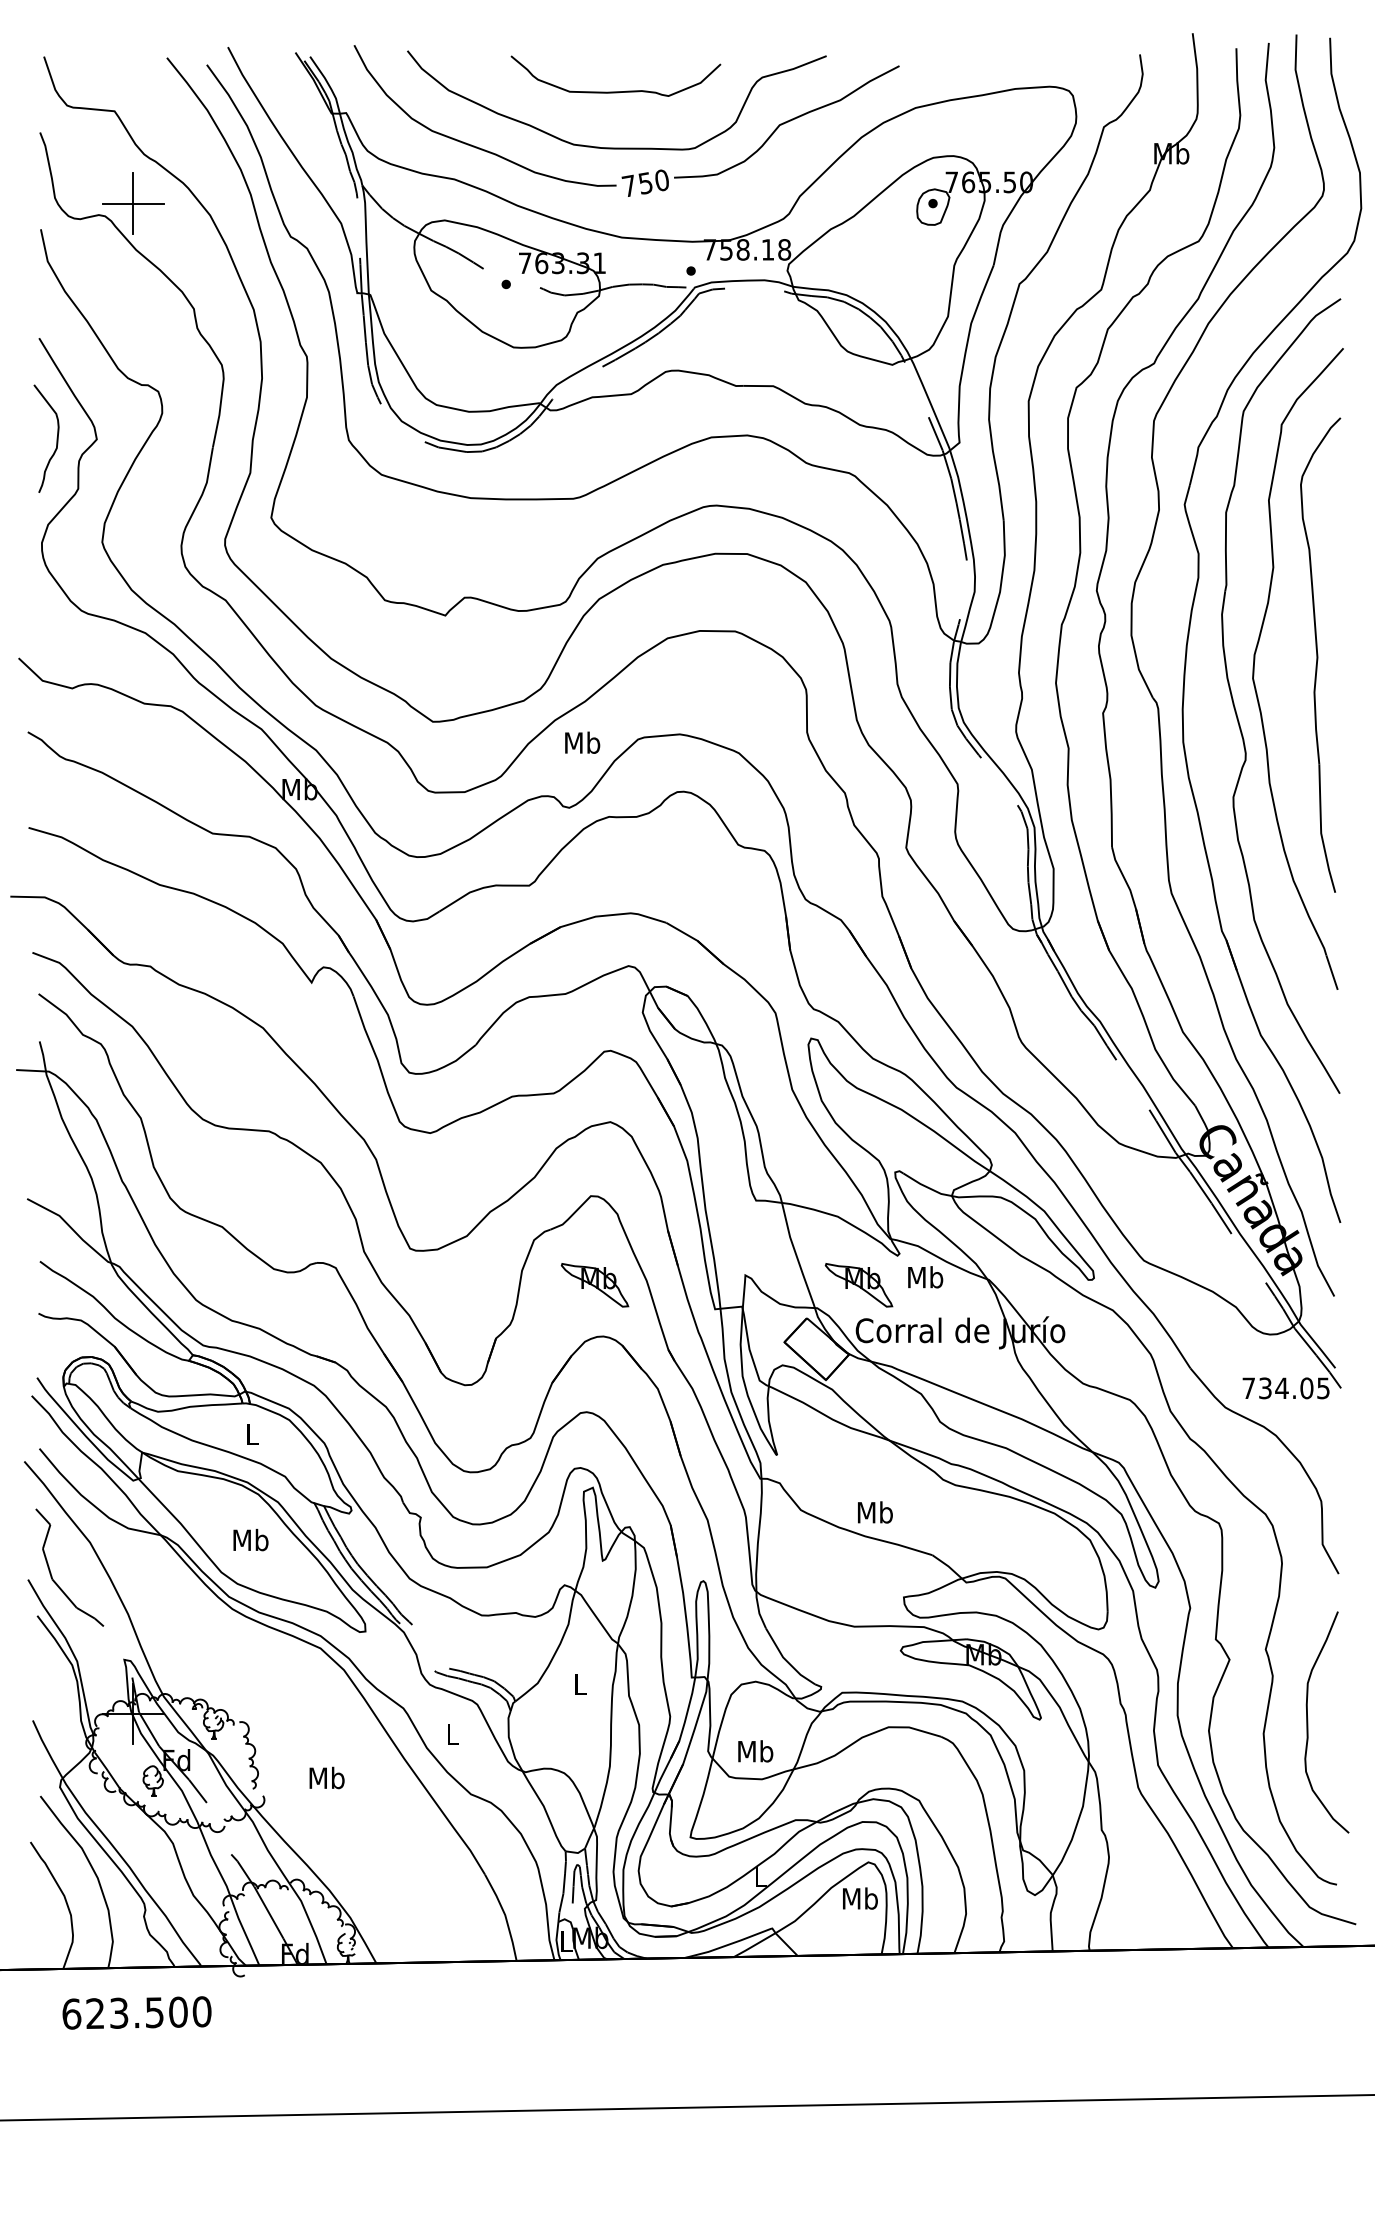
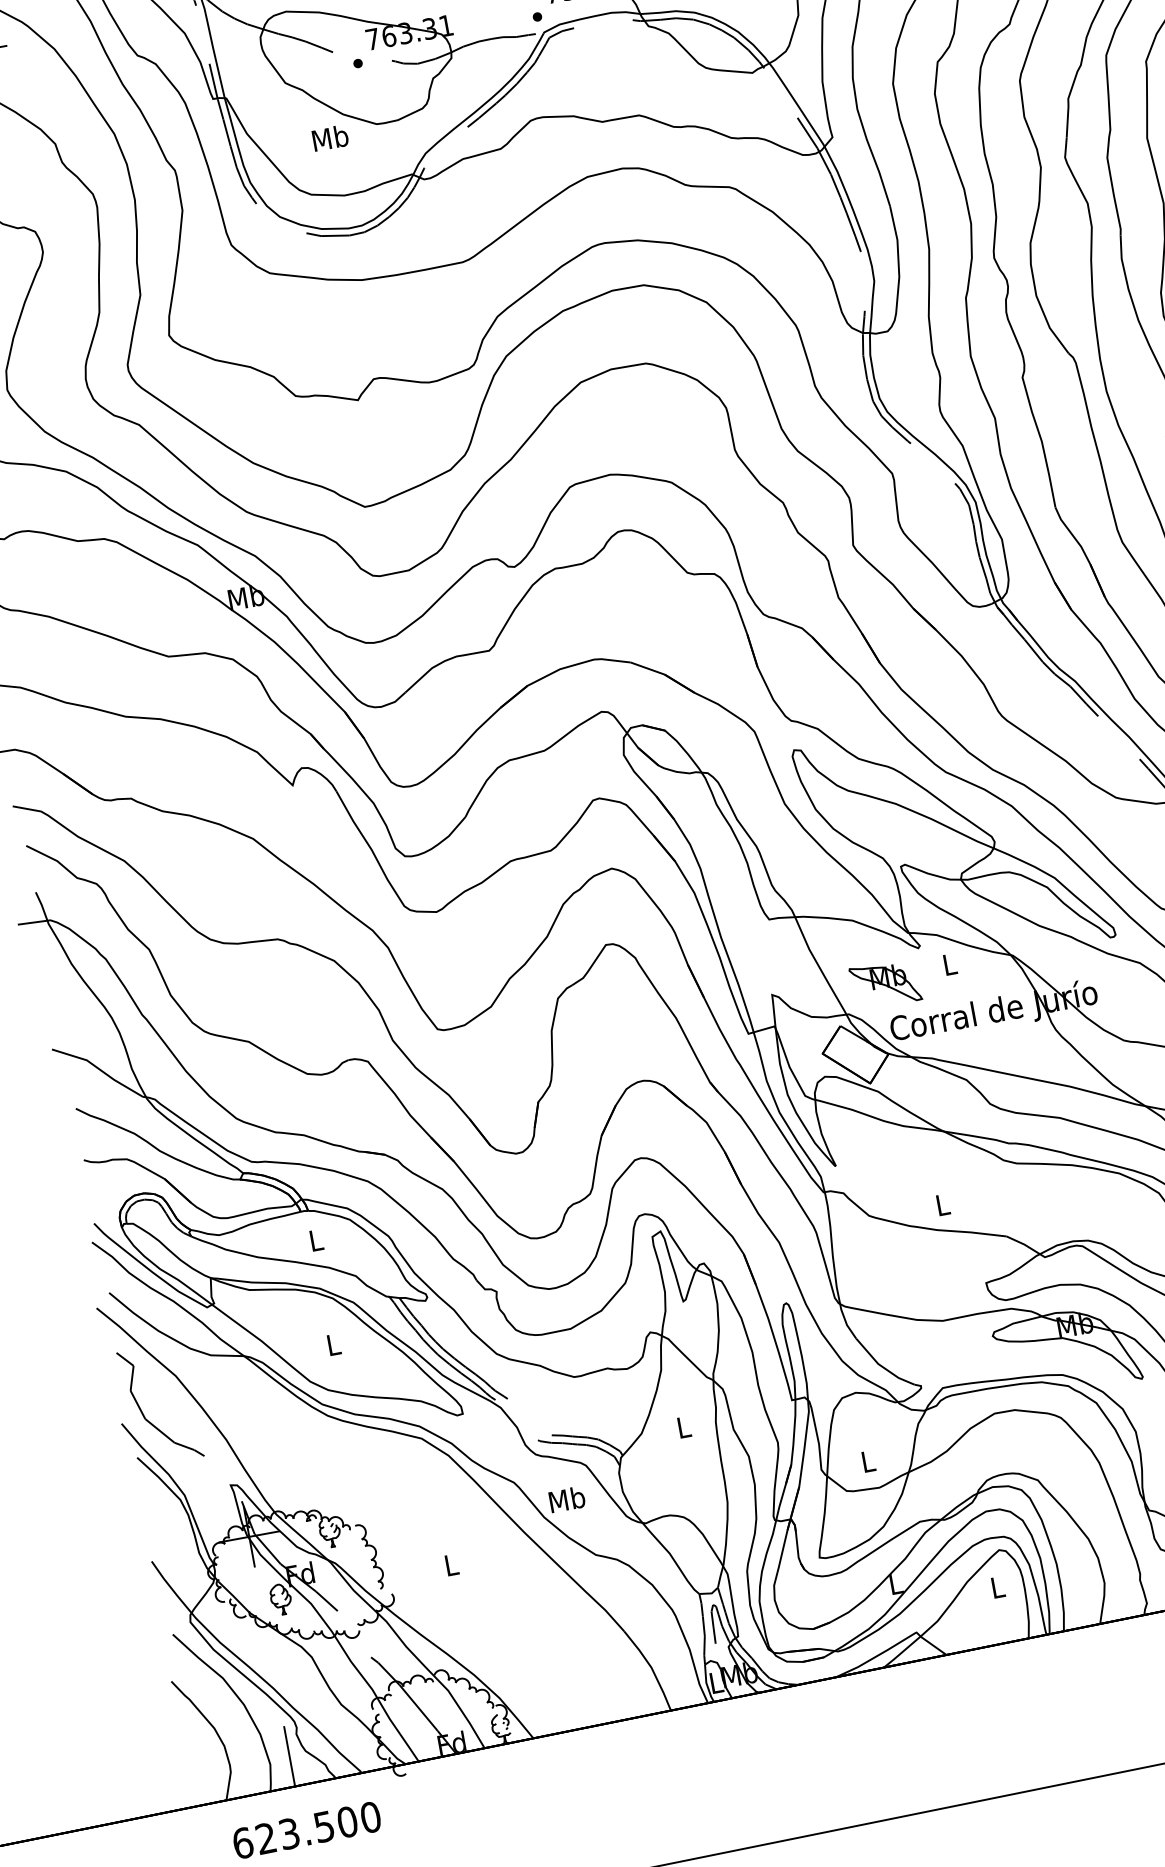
text: (582, 742) -> (330, 137), moved
text: (925, 1277) -> (949, 964), Mb -> L
part: (594, 1285) -> (625, 1032), removed
text: (875, 1512) -> (942, 1204), Mb -> L
text: (250, 1539) -> (333, 1344), Mb -> L
text: (452, 1734) -> (566, 1499), L -> Mb
text: (755, 1751) -> (868, 1461), Mb -> L
text: (326, 1777) -> (450, 1564), Mb -> L
text: (860, 1898) -> (997, 1587), Mb -> L
line: (133, 1937) -> (289, 1756), added

